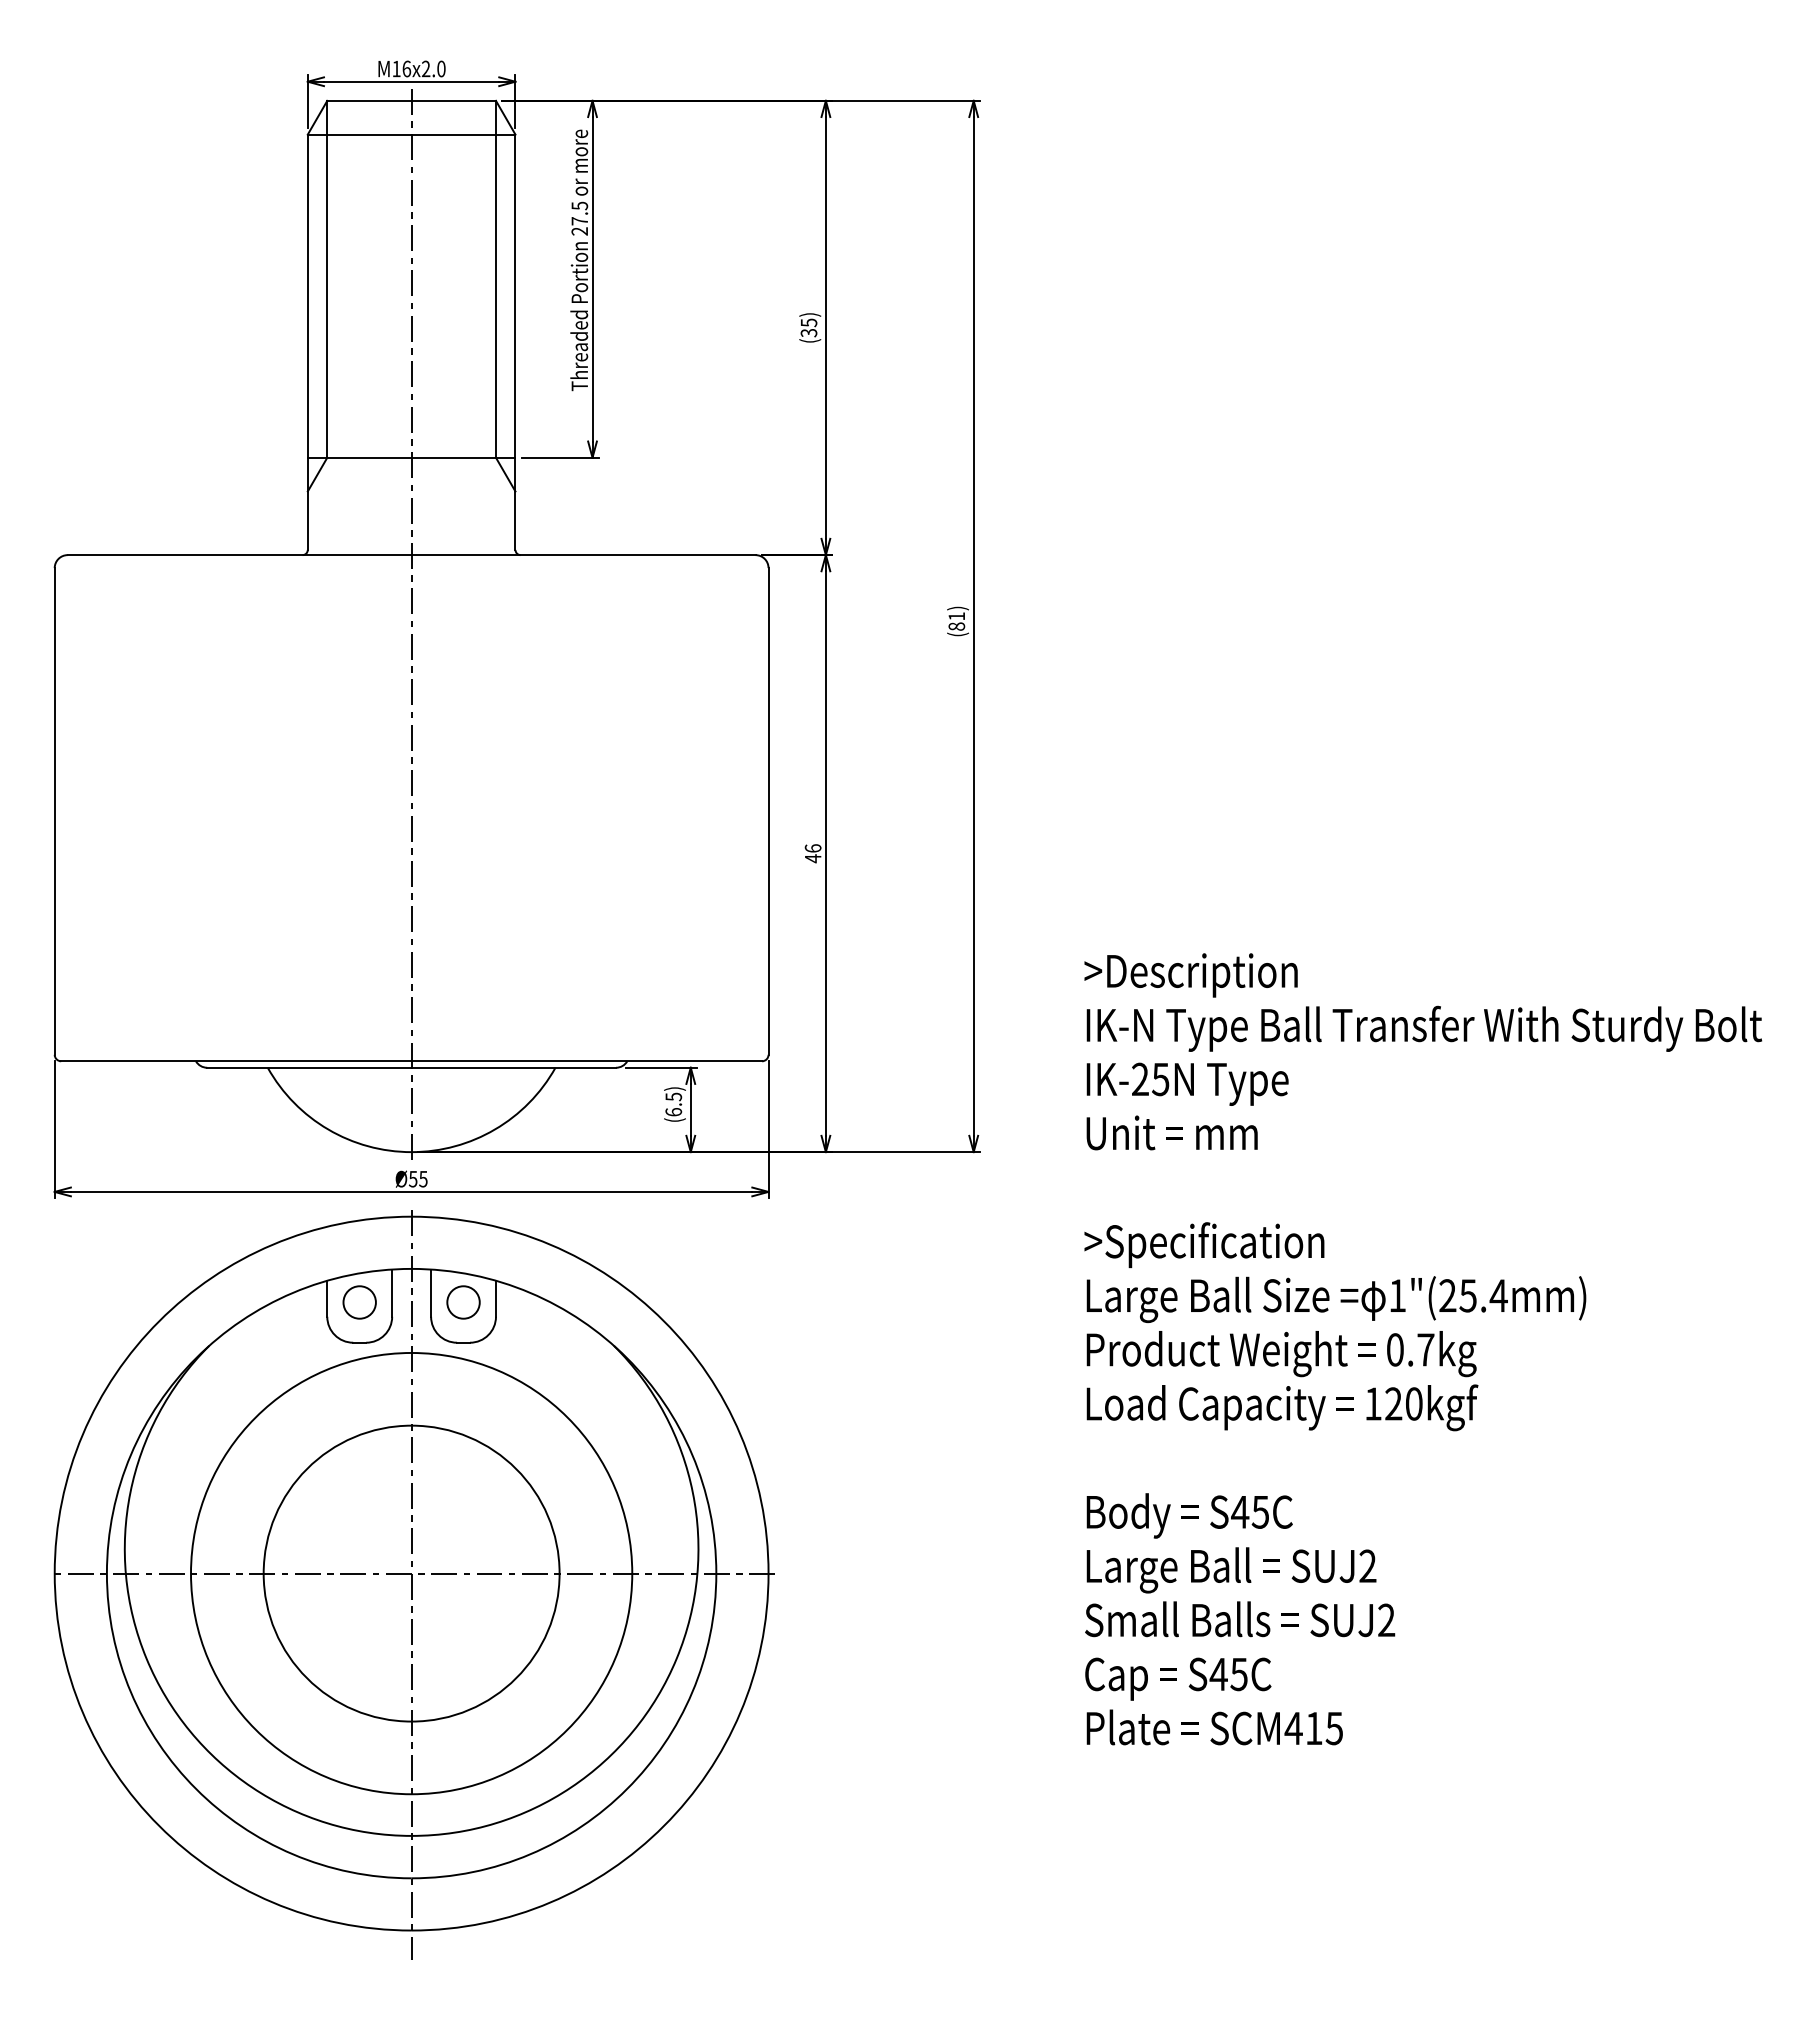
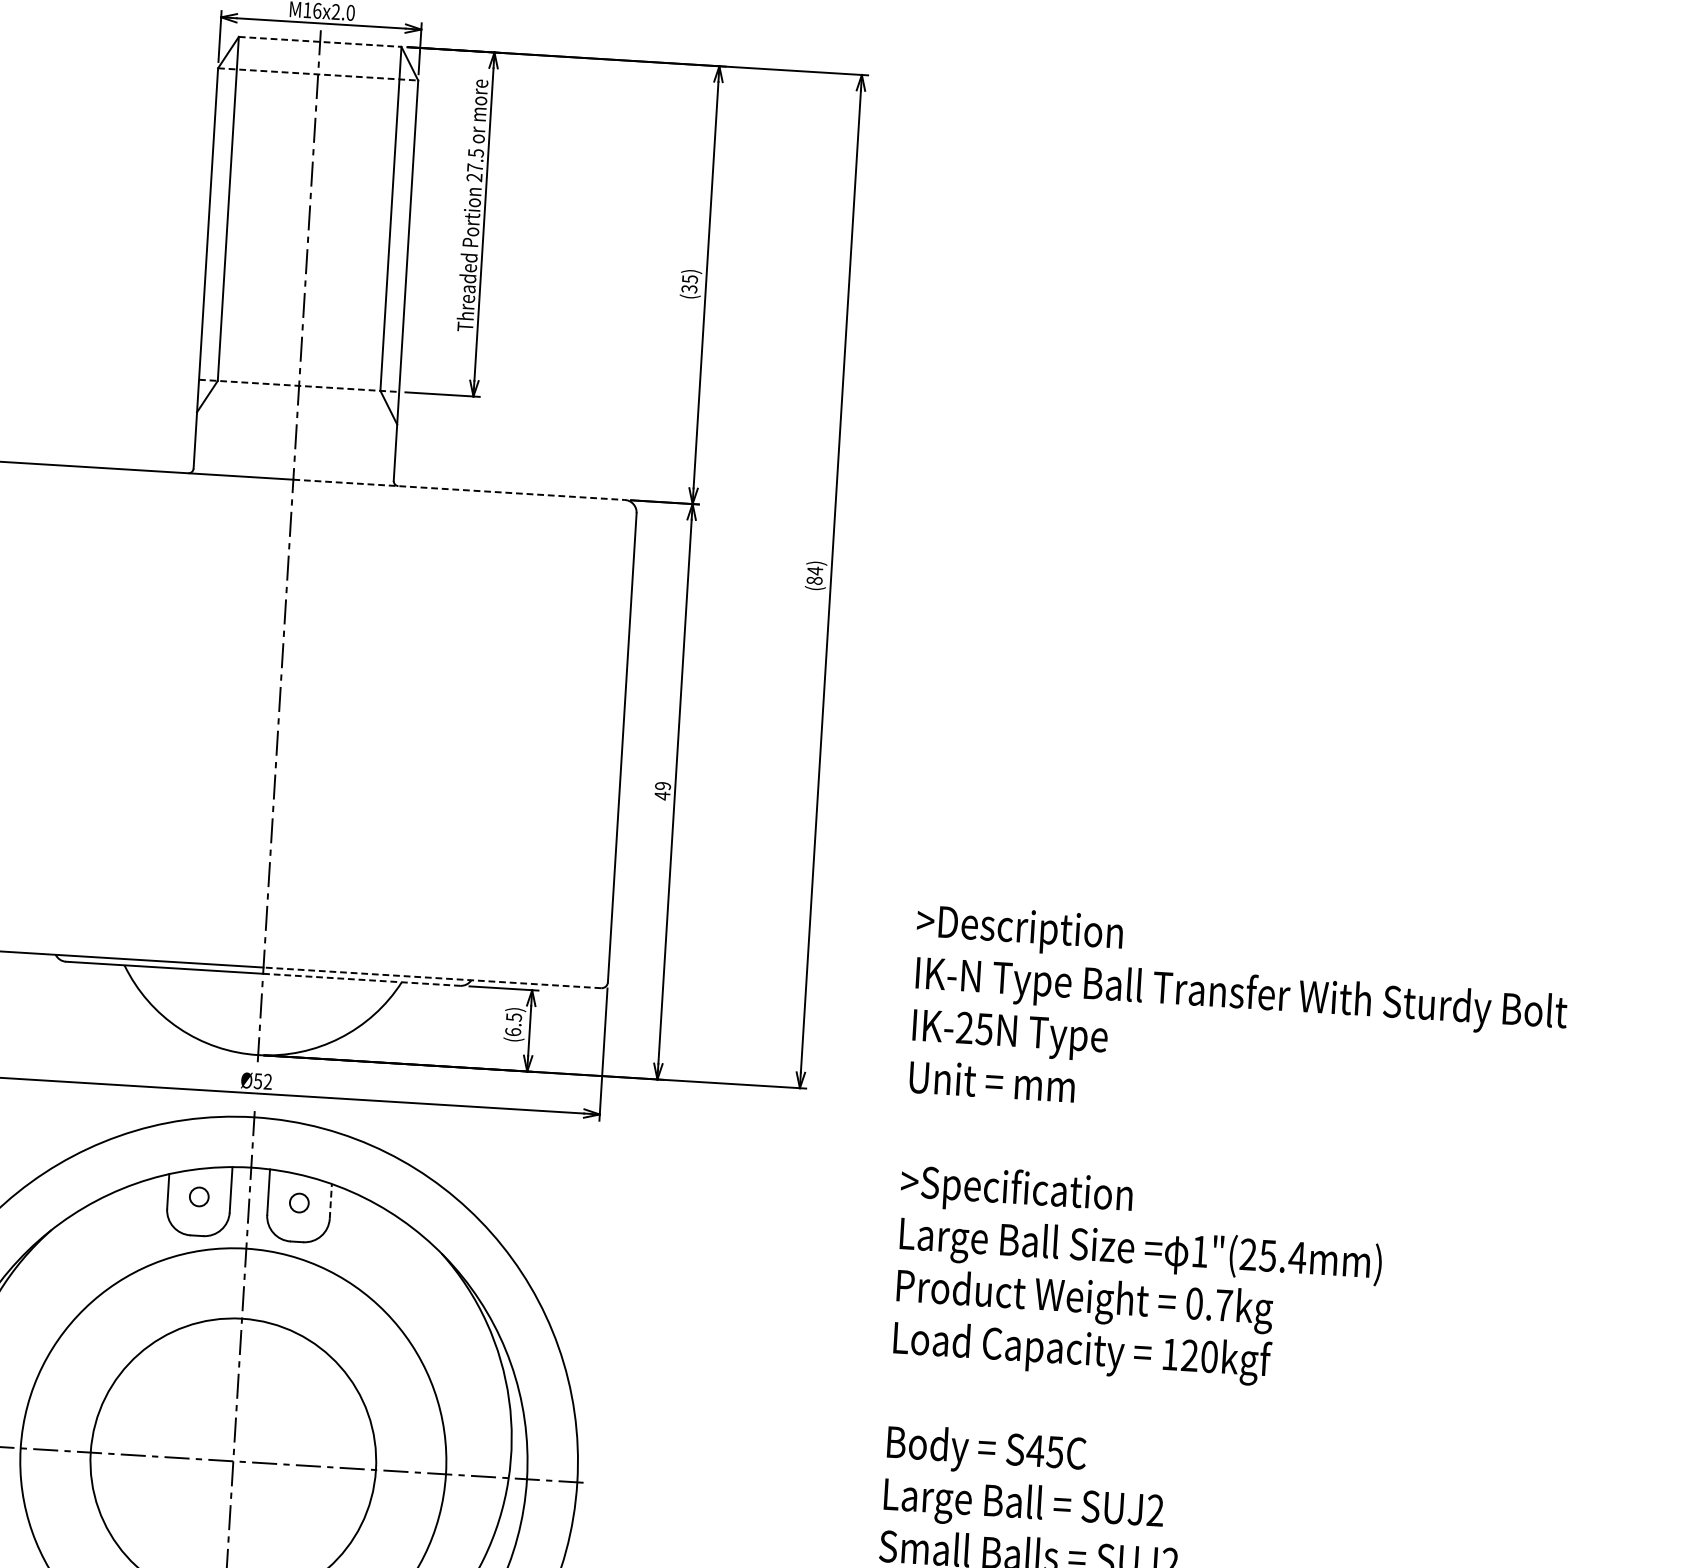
line: (412, 100) -> (321, 41), solid -> dashed
line: (411, 134) -> (318, 74), solid -> dashed
line: (411, 457) -> (299, 385), solid -> dashed
line: (583, 555) -> (459, 490), solid -> dashed
text: (956, 616) -> (814, 570), (81) -> (84)
text: (812, 848) -> (662, 786), 46 -> 49
line: (586, 1061) -> (432, 978), solid -> dashed
line: (514, 1067) -> (362, 979), solid -> dashed
text: (423, 1178) -> (268, 1081), Ø55 -> Ø52
line: (496, 1298) -> (331, 1201), solid -> dashed
circle: (359, 1302) -> (199, 1196), size x0.6
circle: (463, 1302) -> (299, 1203), size x0.6

